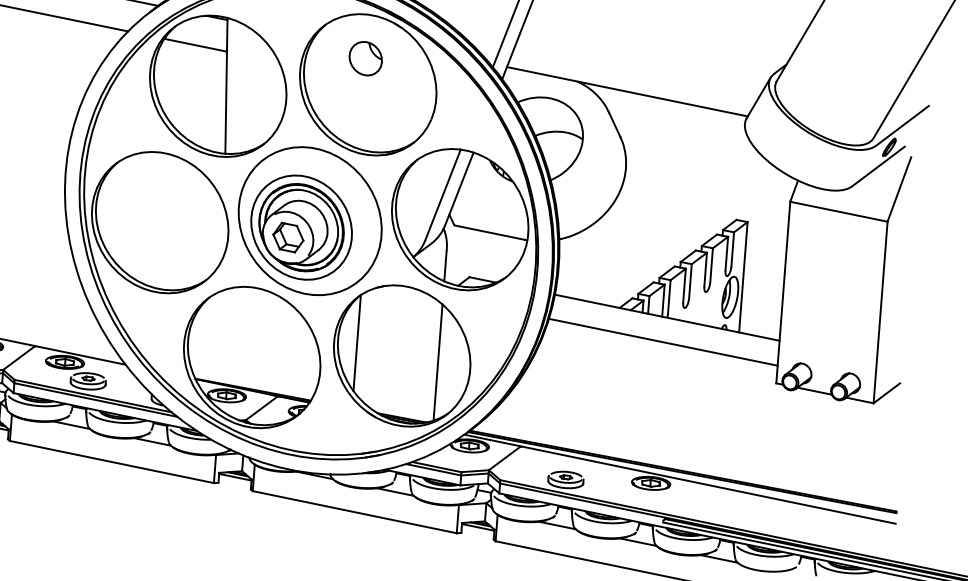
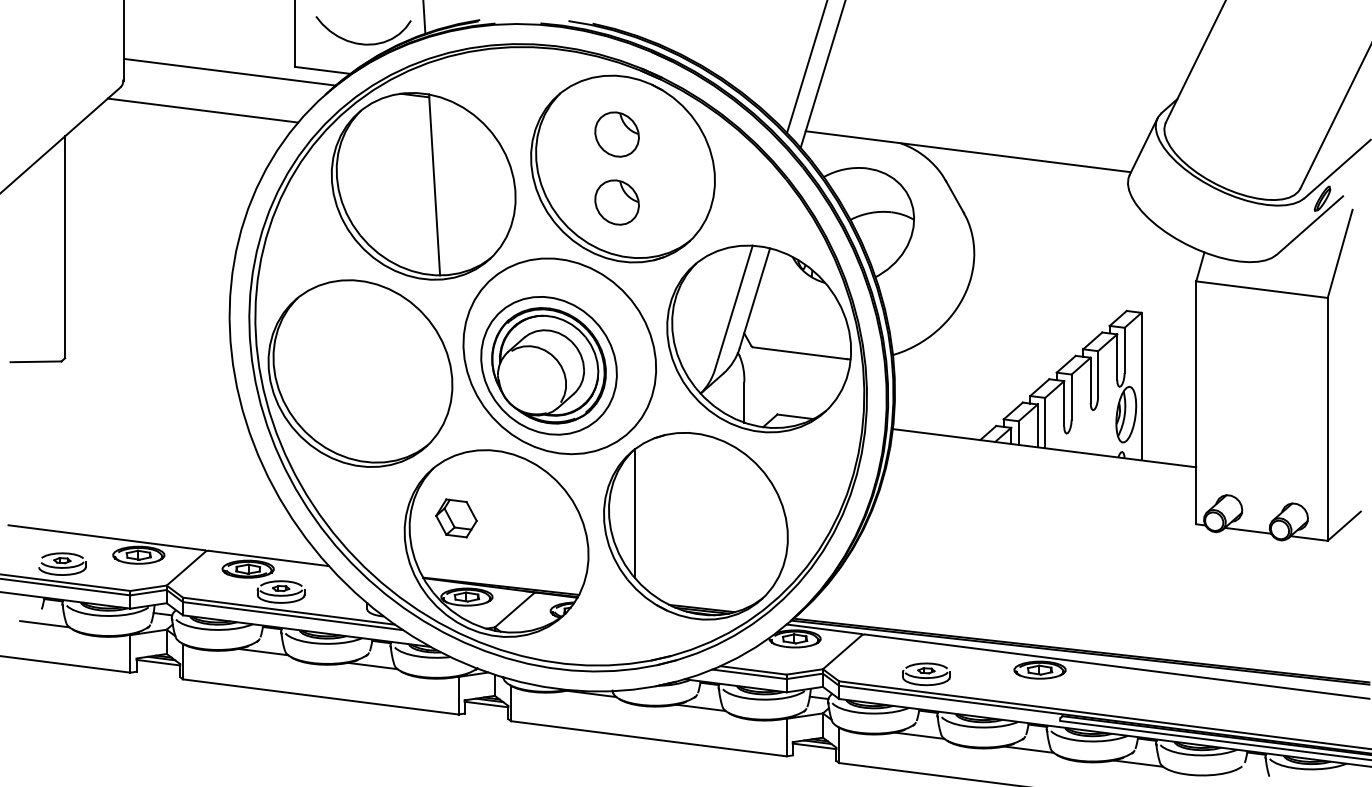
line: (195, 44) -> (389, 133), removed
part: (361, 109) -> (616, 202), added
part: (288, 237) -> (456, 518), moved
line: (663, 341) -> (1041, 480), removed
line: (438, 362) -> (744, 531), removed

